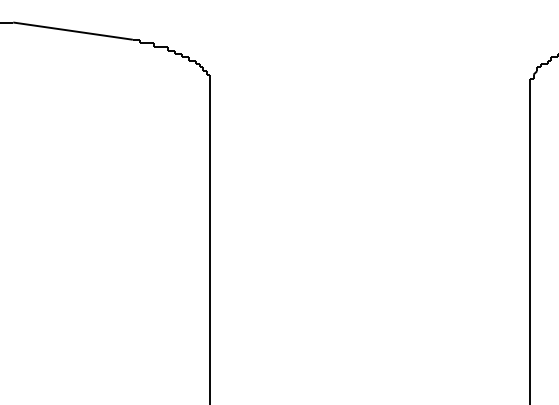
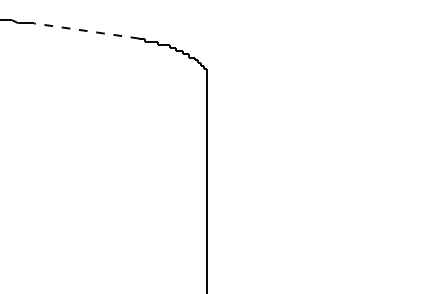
line: (72, 31) -> (86, 31), solid -> dashed

